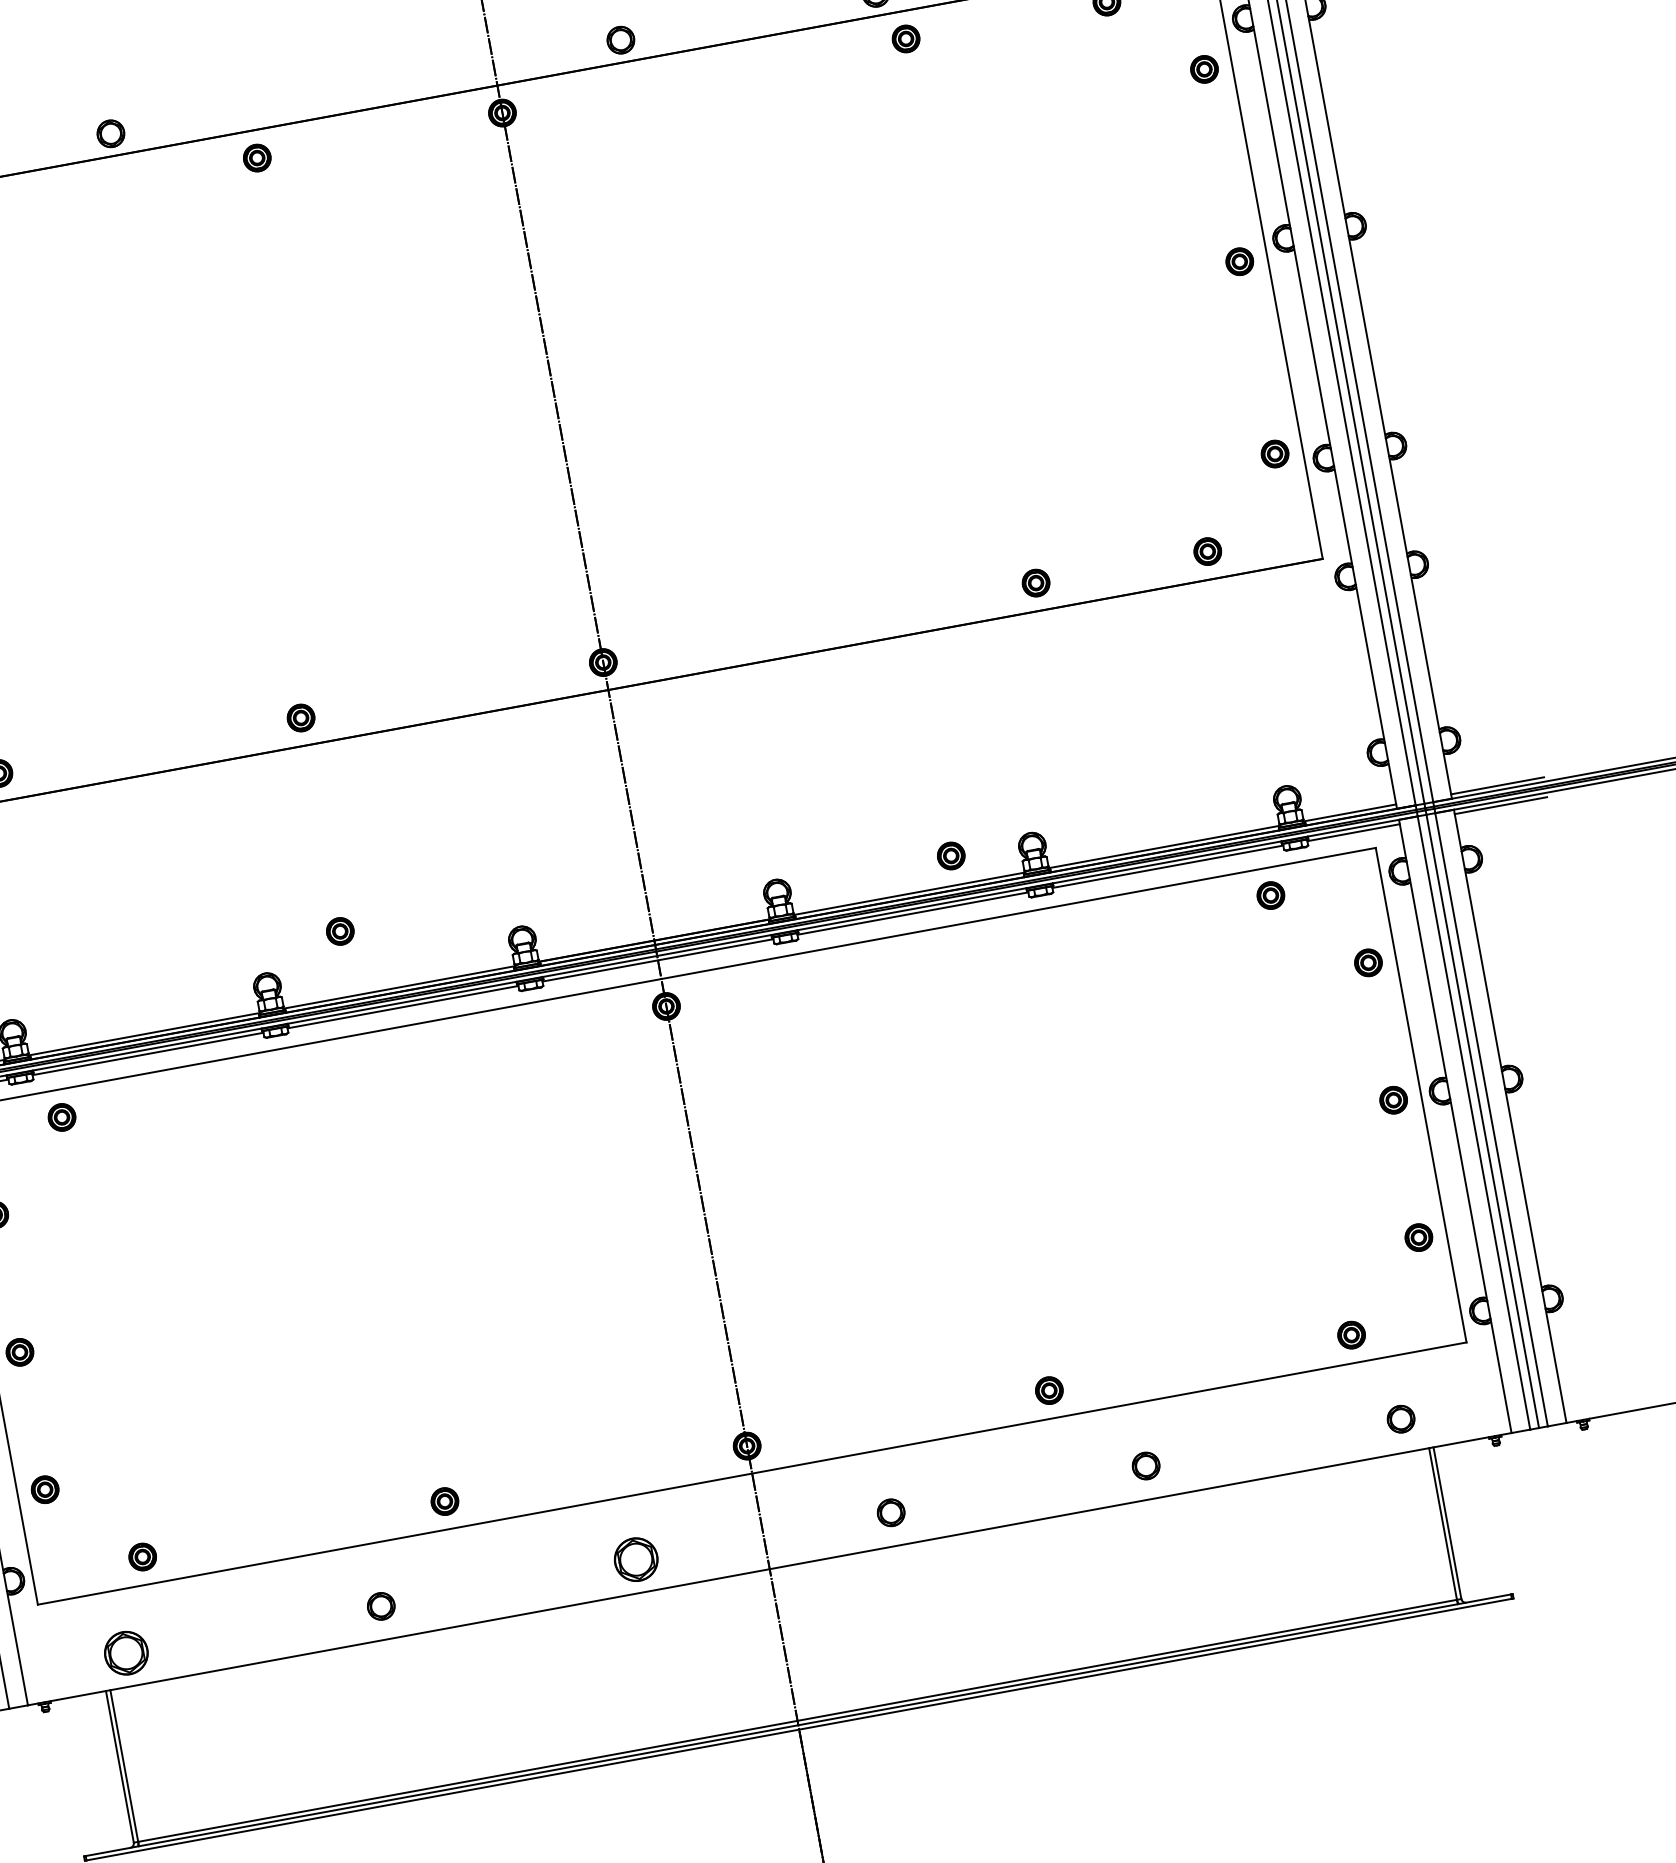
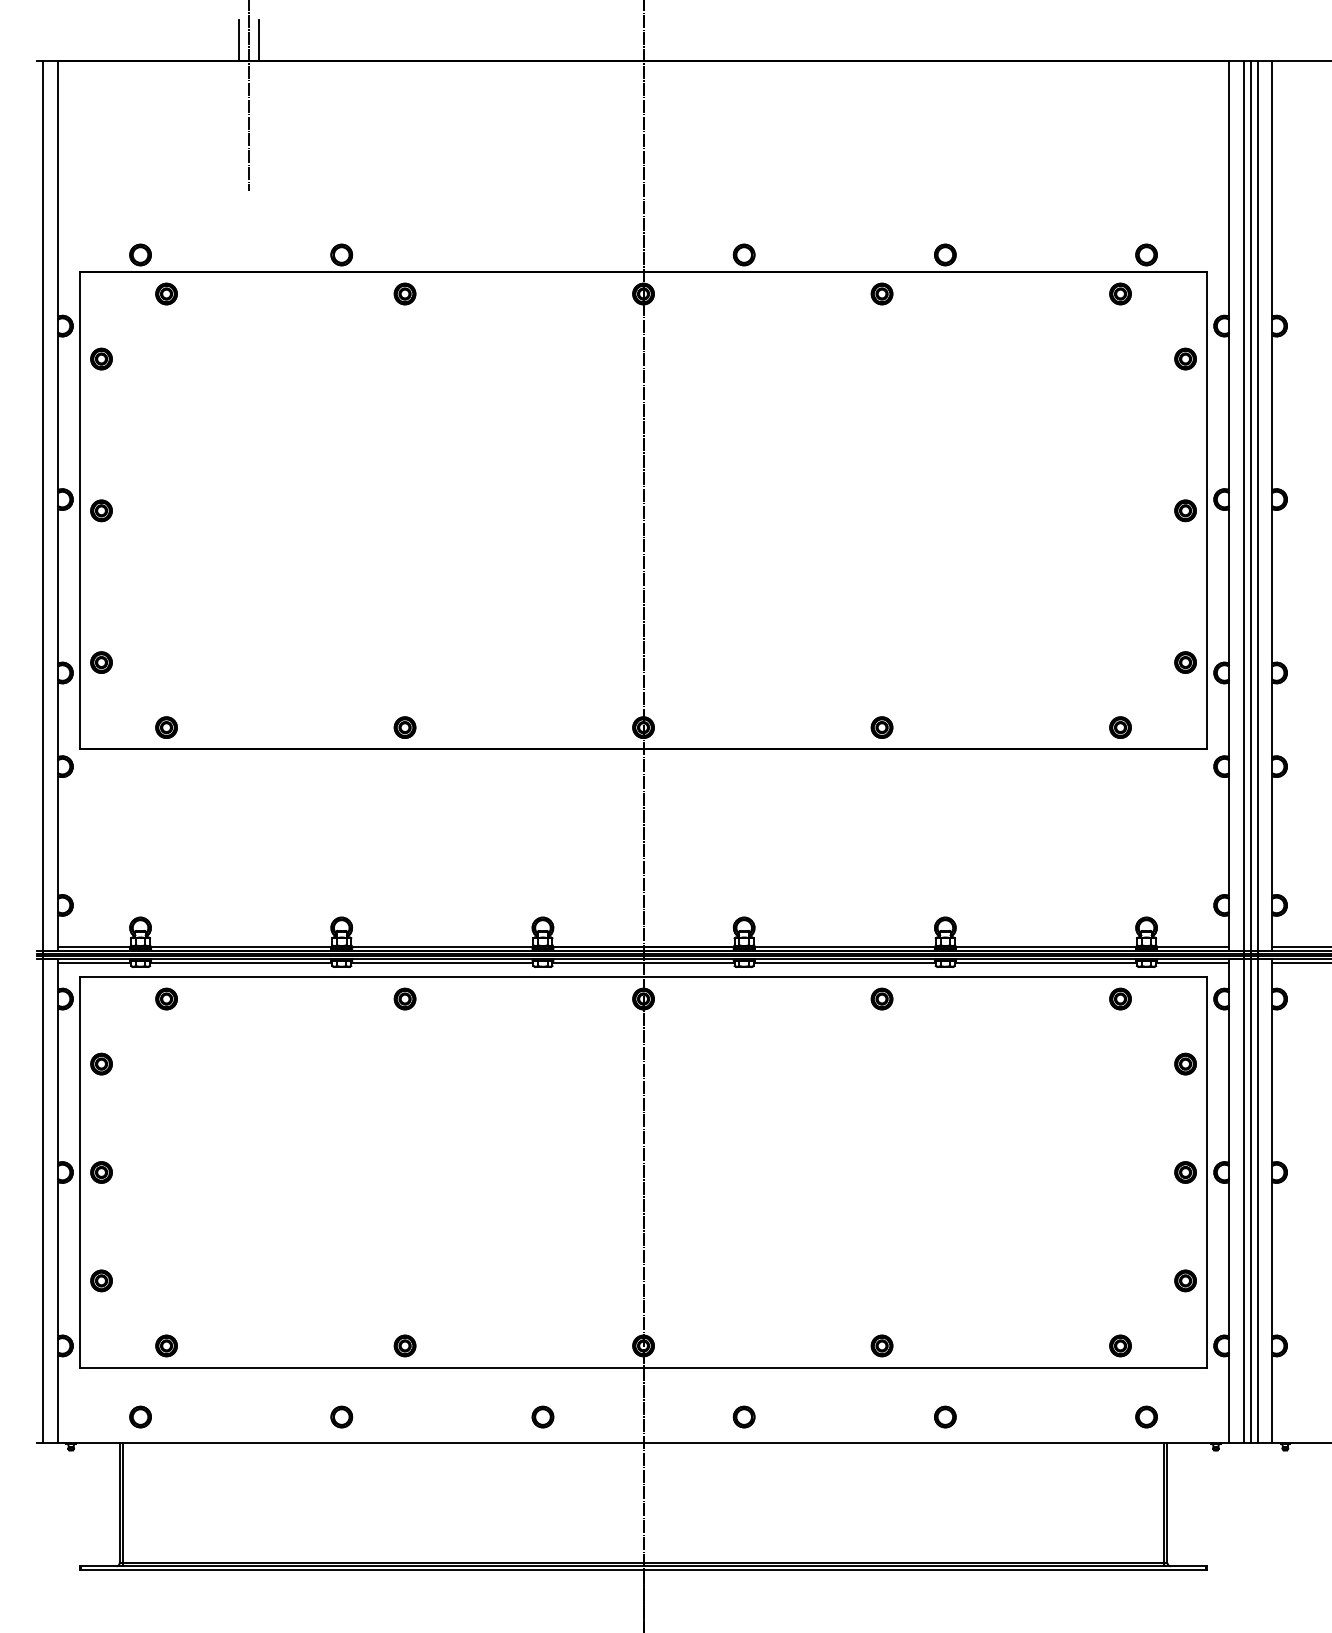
part: (905, 38) -> (881, 293), moved
part: (256, 157) -> (404, 293), moved
part: (1035, 583) -> (881, 727), moved
part: (950, 855) -> (881, 998), moved
part: (339, 930) -> (404, 998), moved
part: (635, 1558) -> (542, 1416), size x0.62
part: (126, 1652) -> (140, 1416), size x0.62

